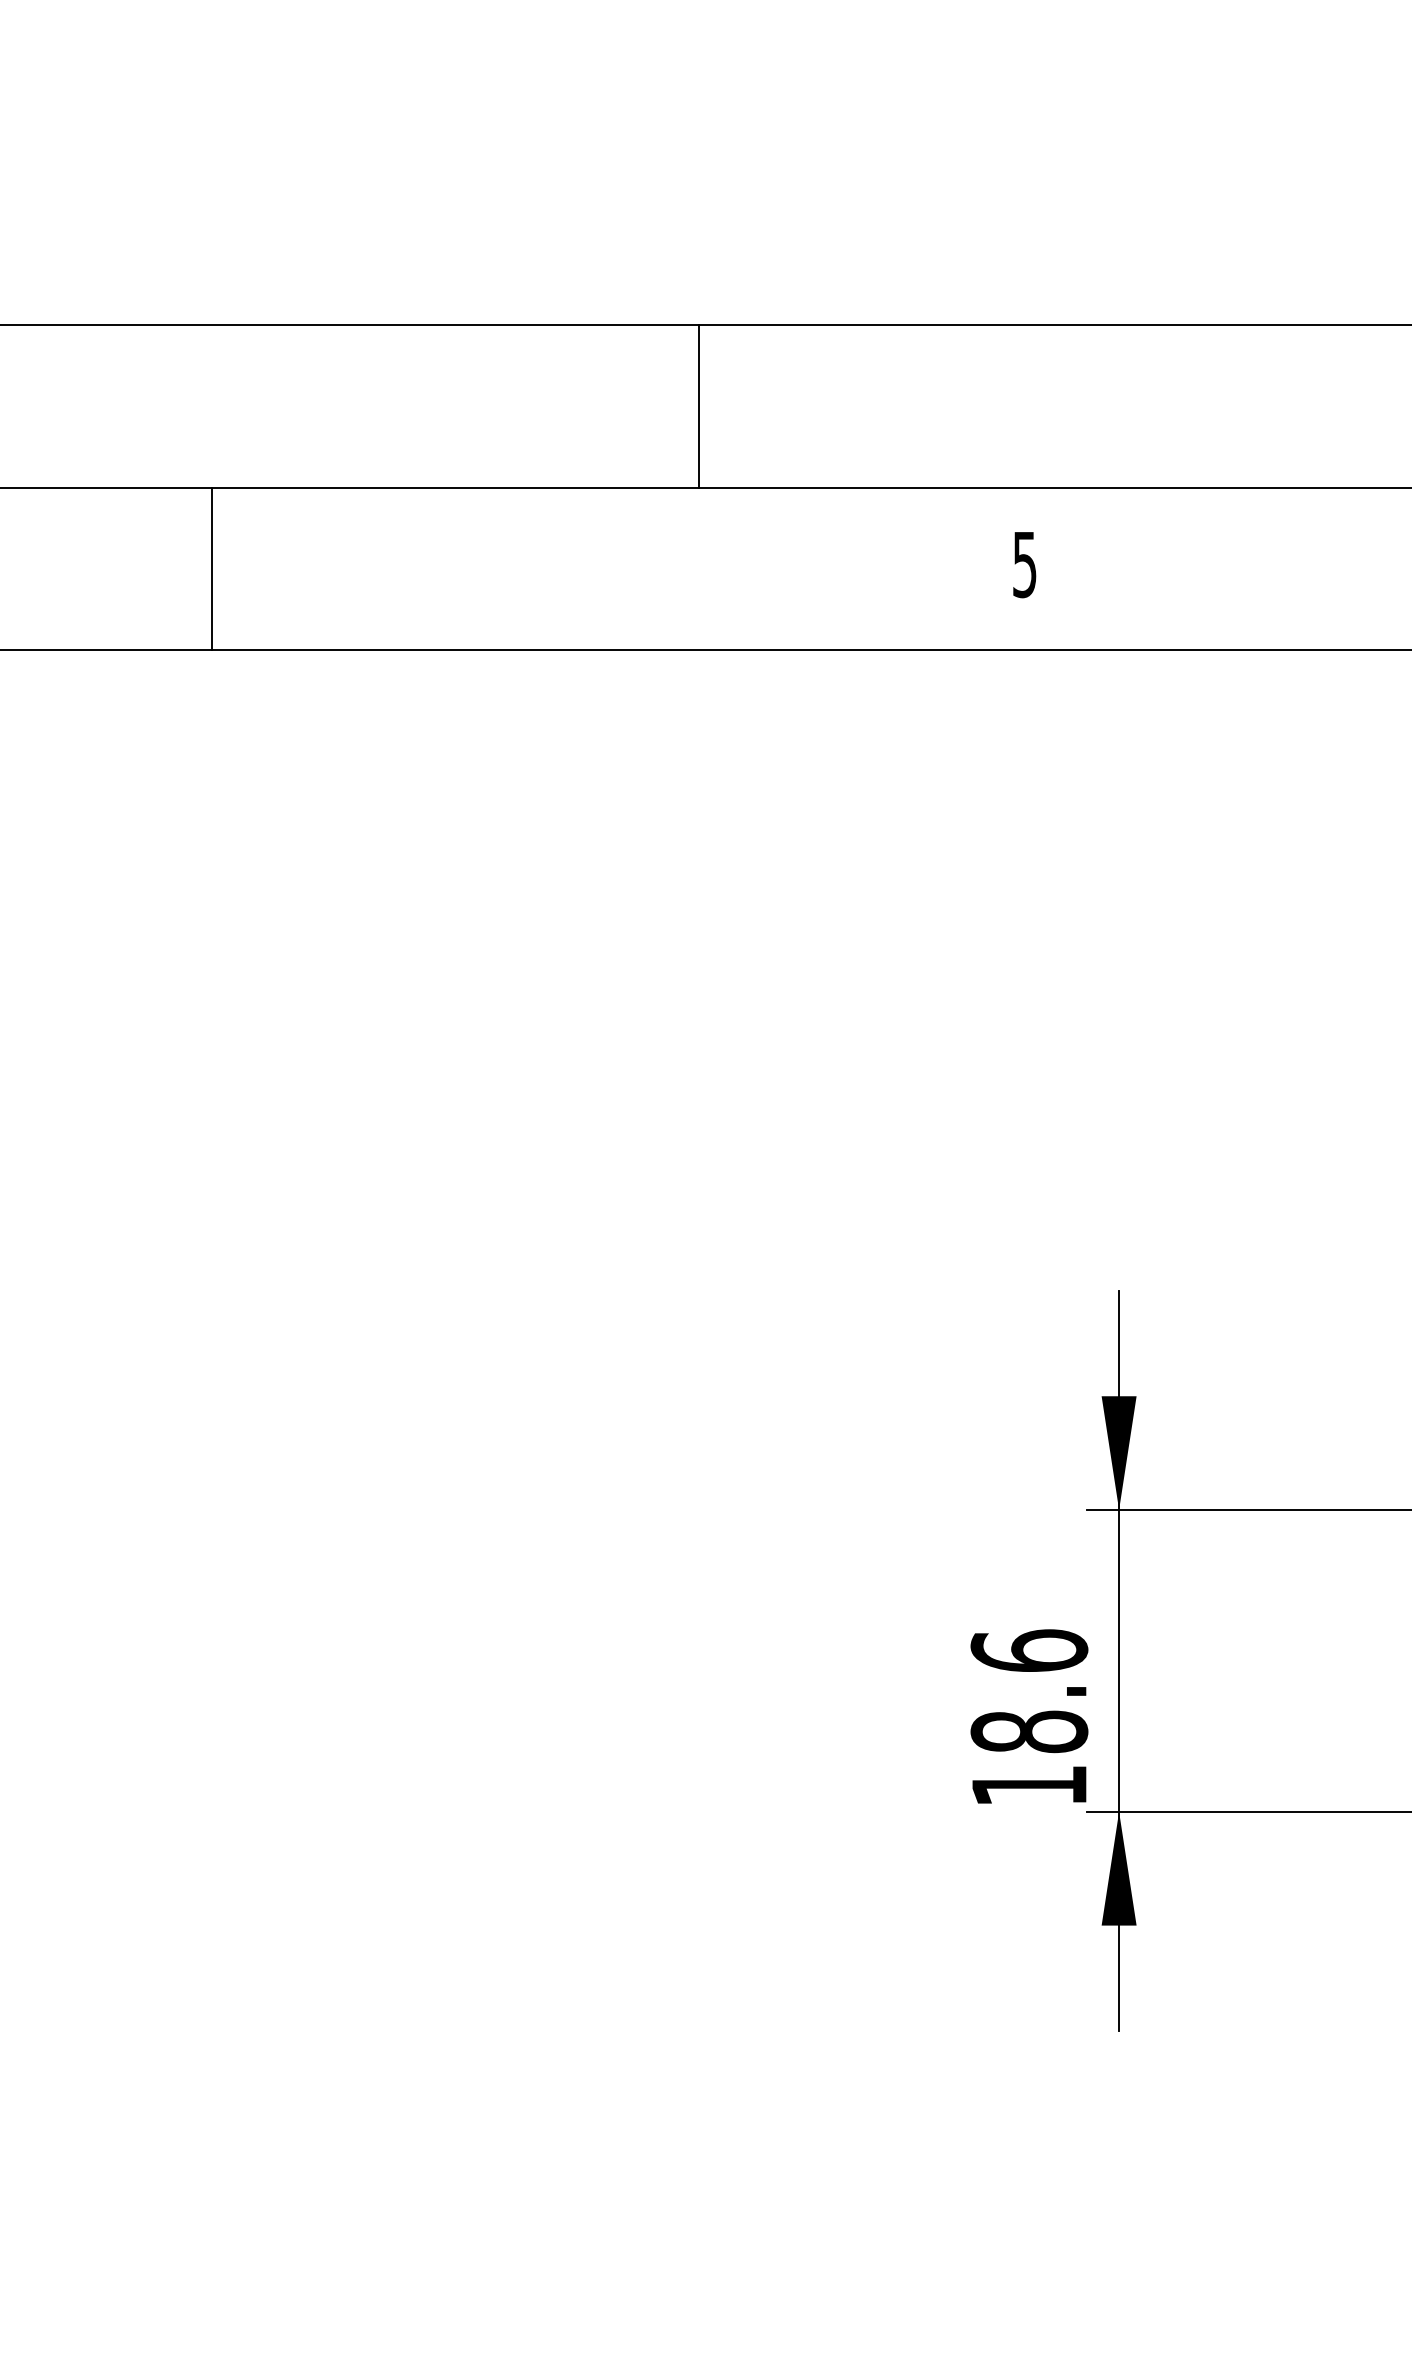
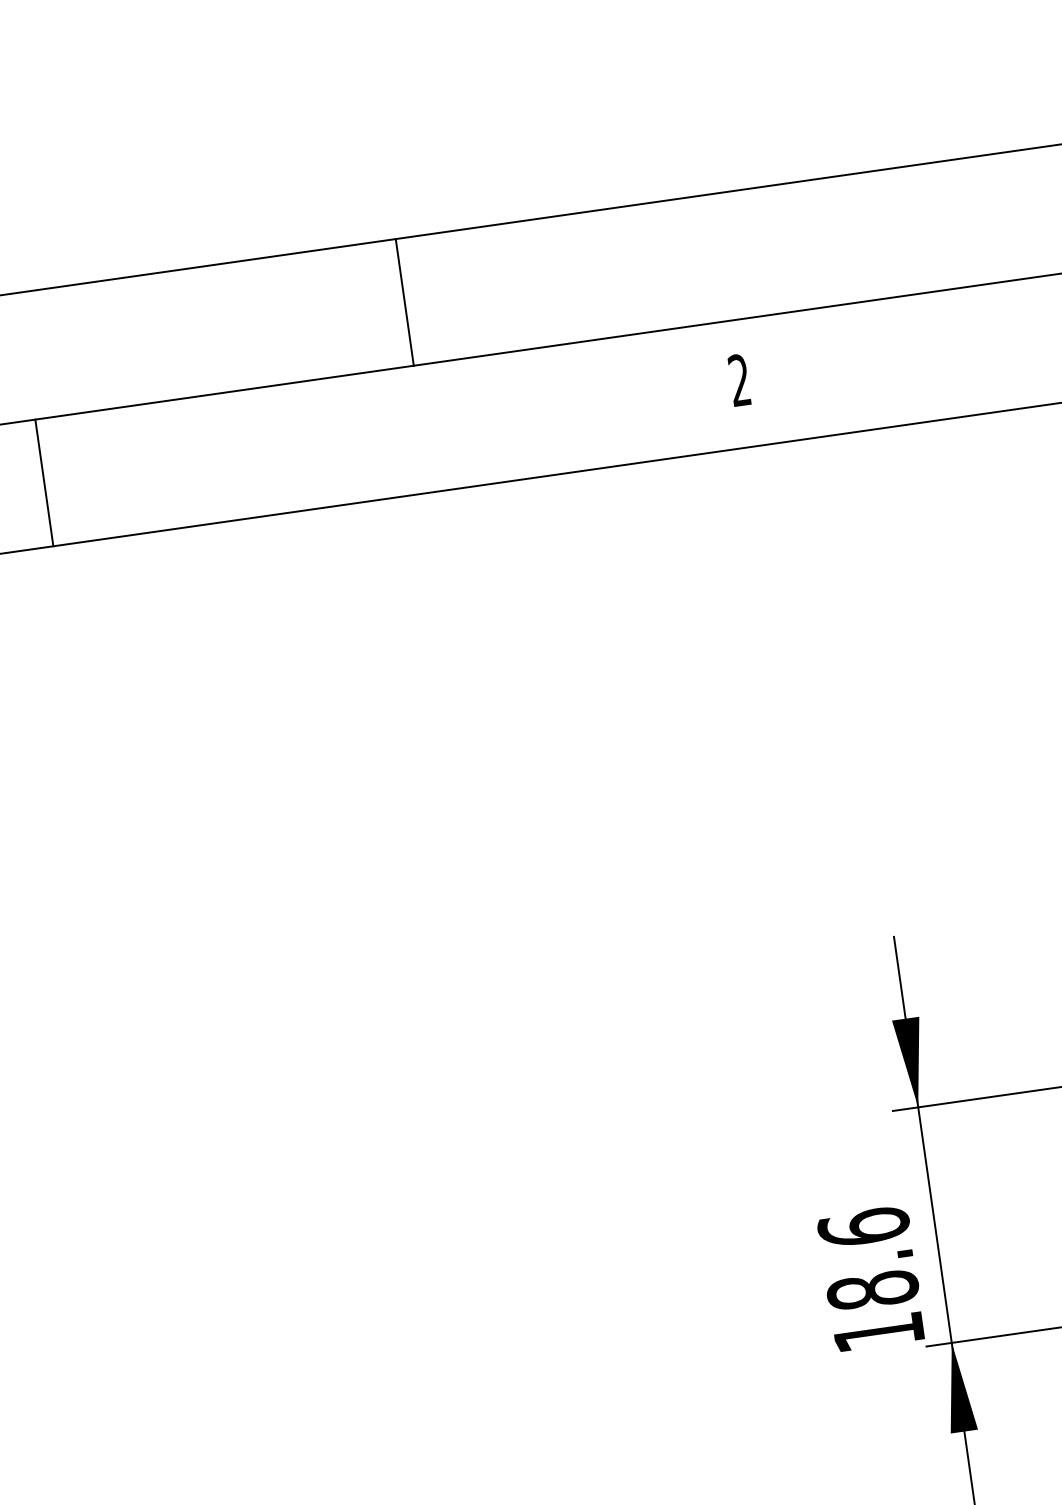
line: (698, 406) -> (404, 302), moved
text: (1024, 564) -> (739, 380), 5 -> 2
line: (211, 568) -> (44, 482), moved

